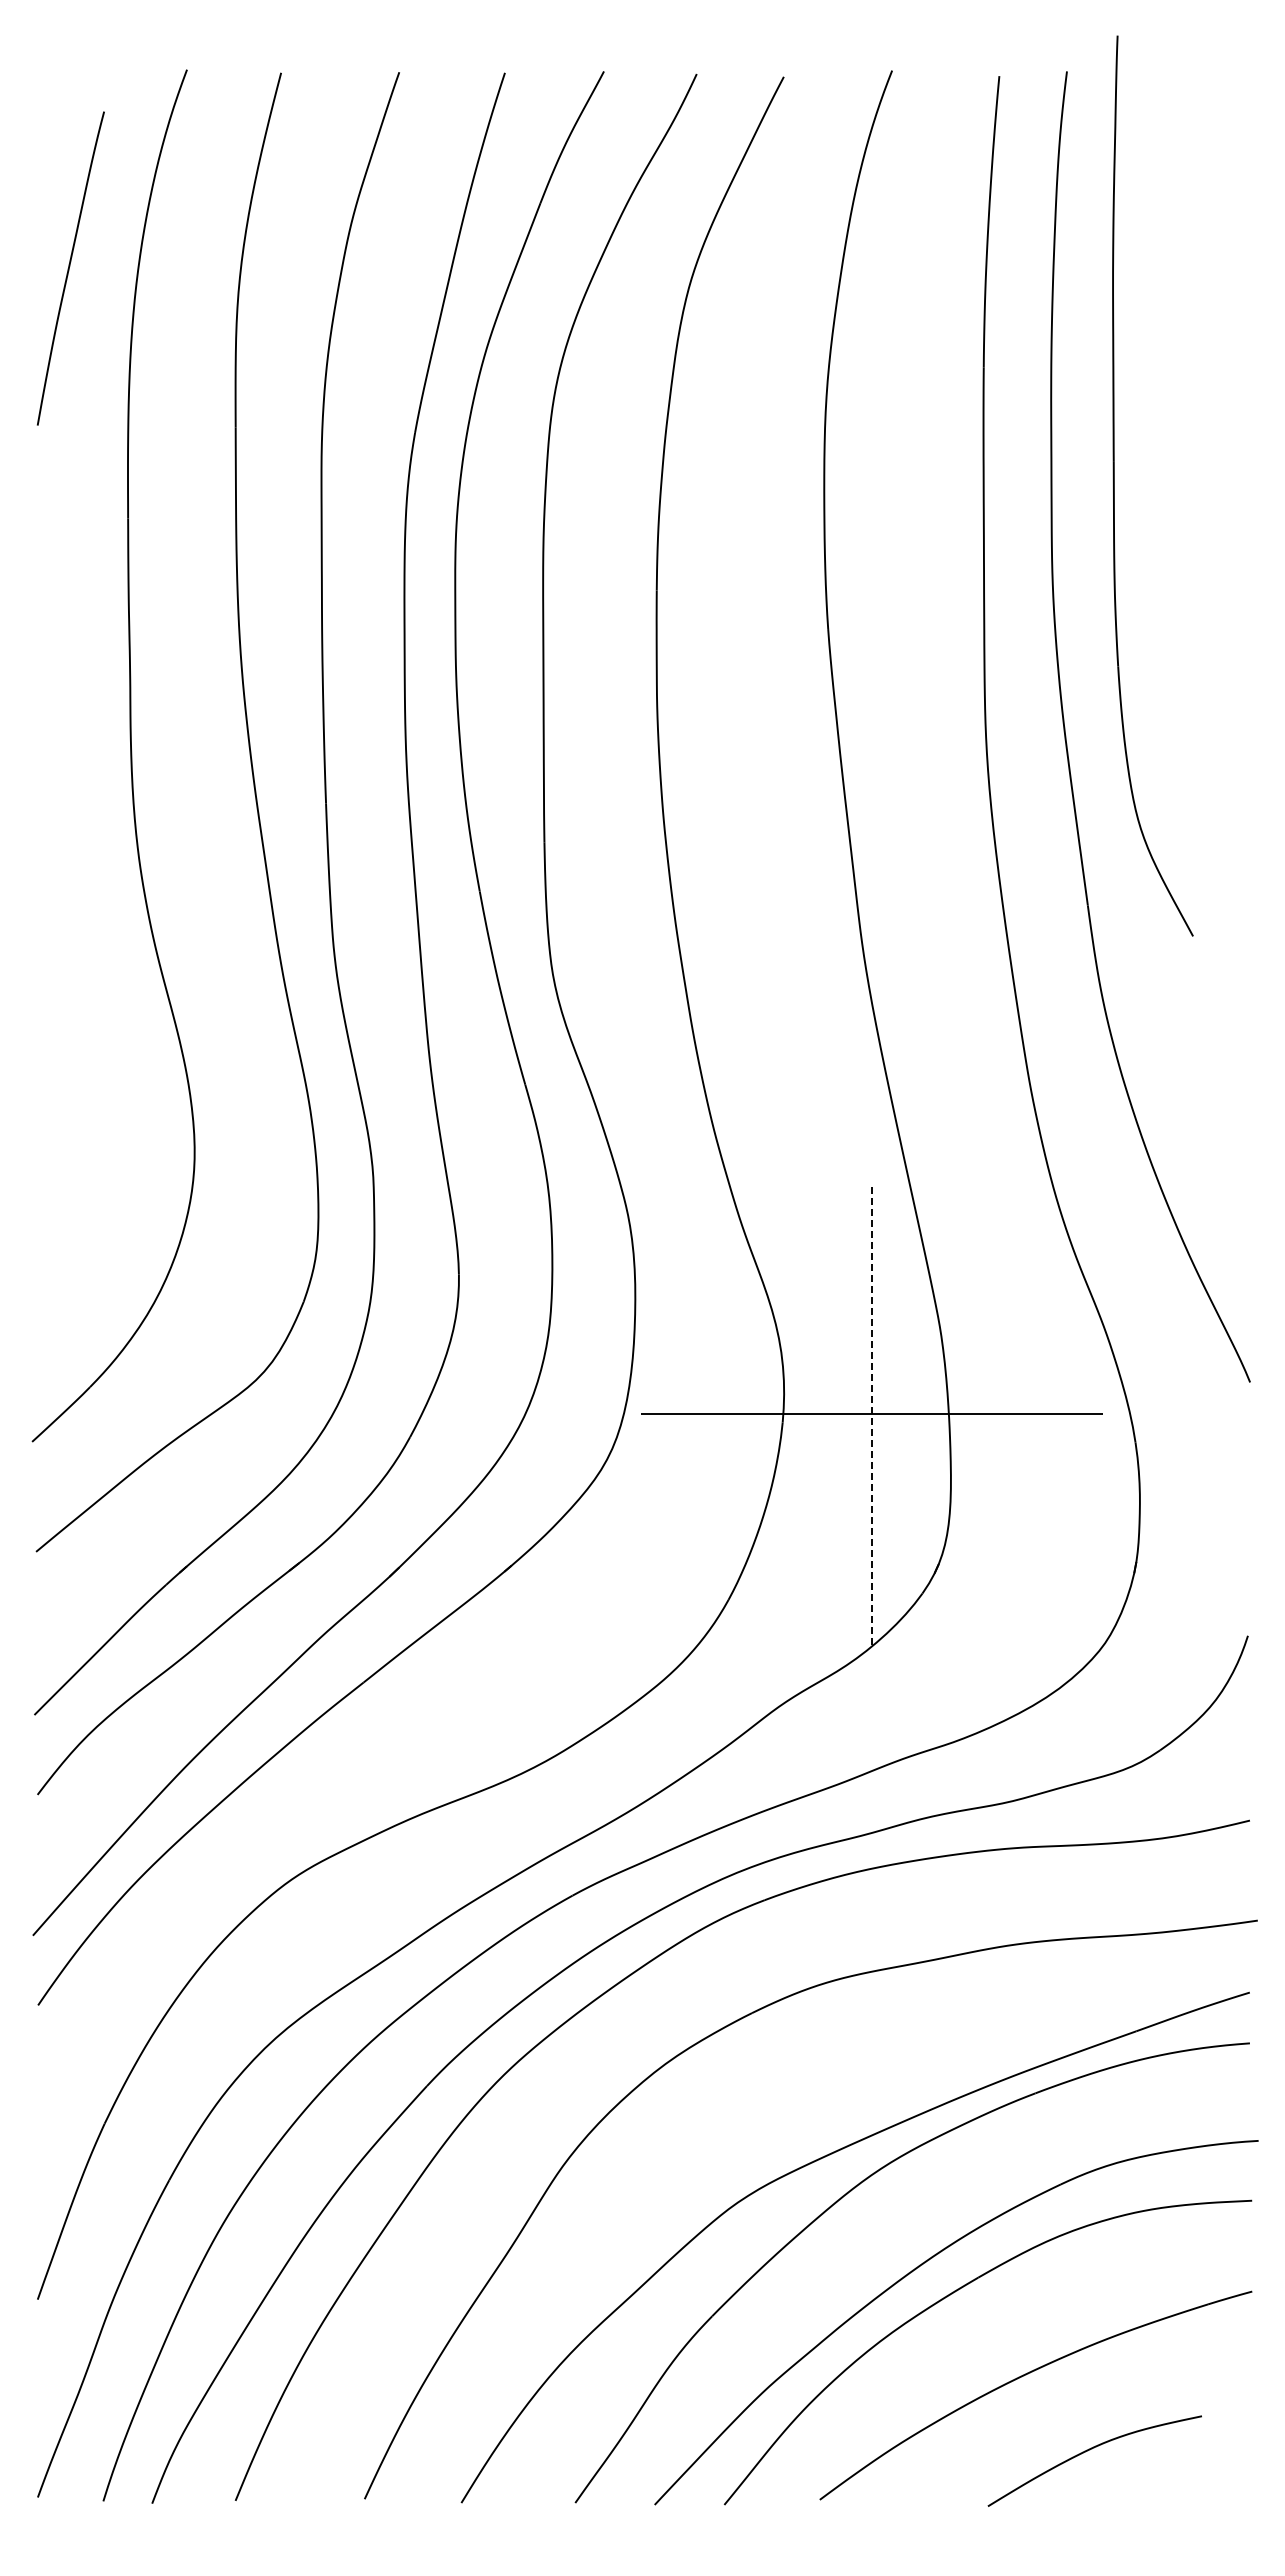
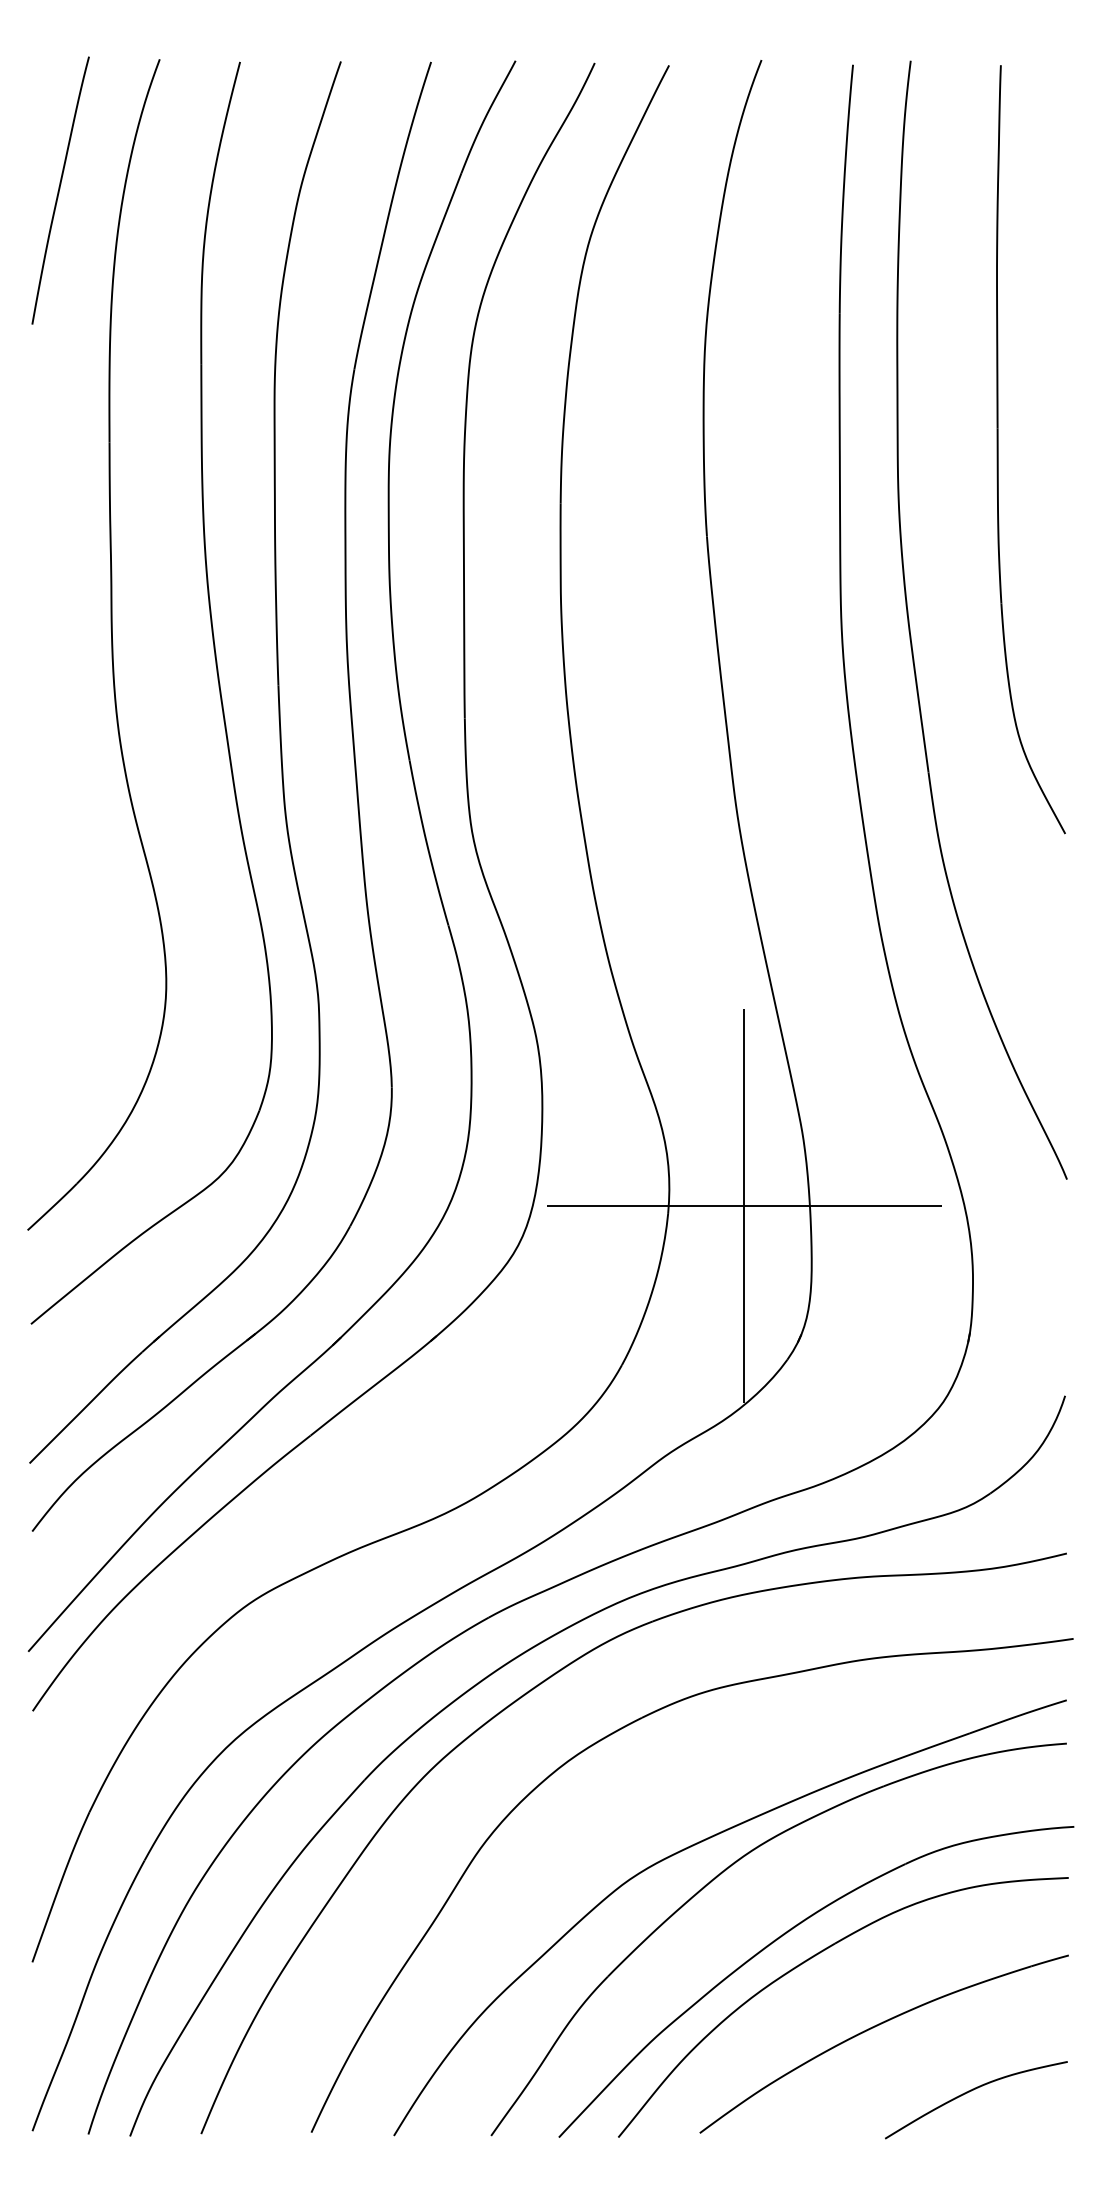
curve: (69, 268) -> (59, 190), moved
part: (1114, 485) -> (998, 449), moved
line: (872, 1413) -> (744, 1206), dashed -> solid
curve: (1092, 2449) -> (974, 2090), moved

